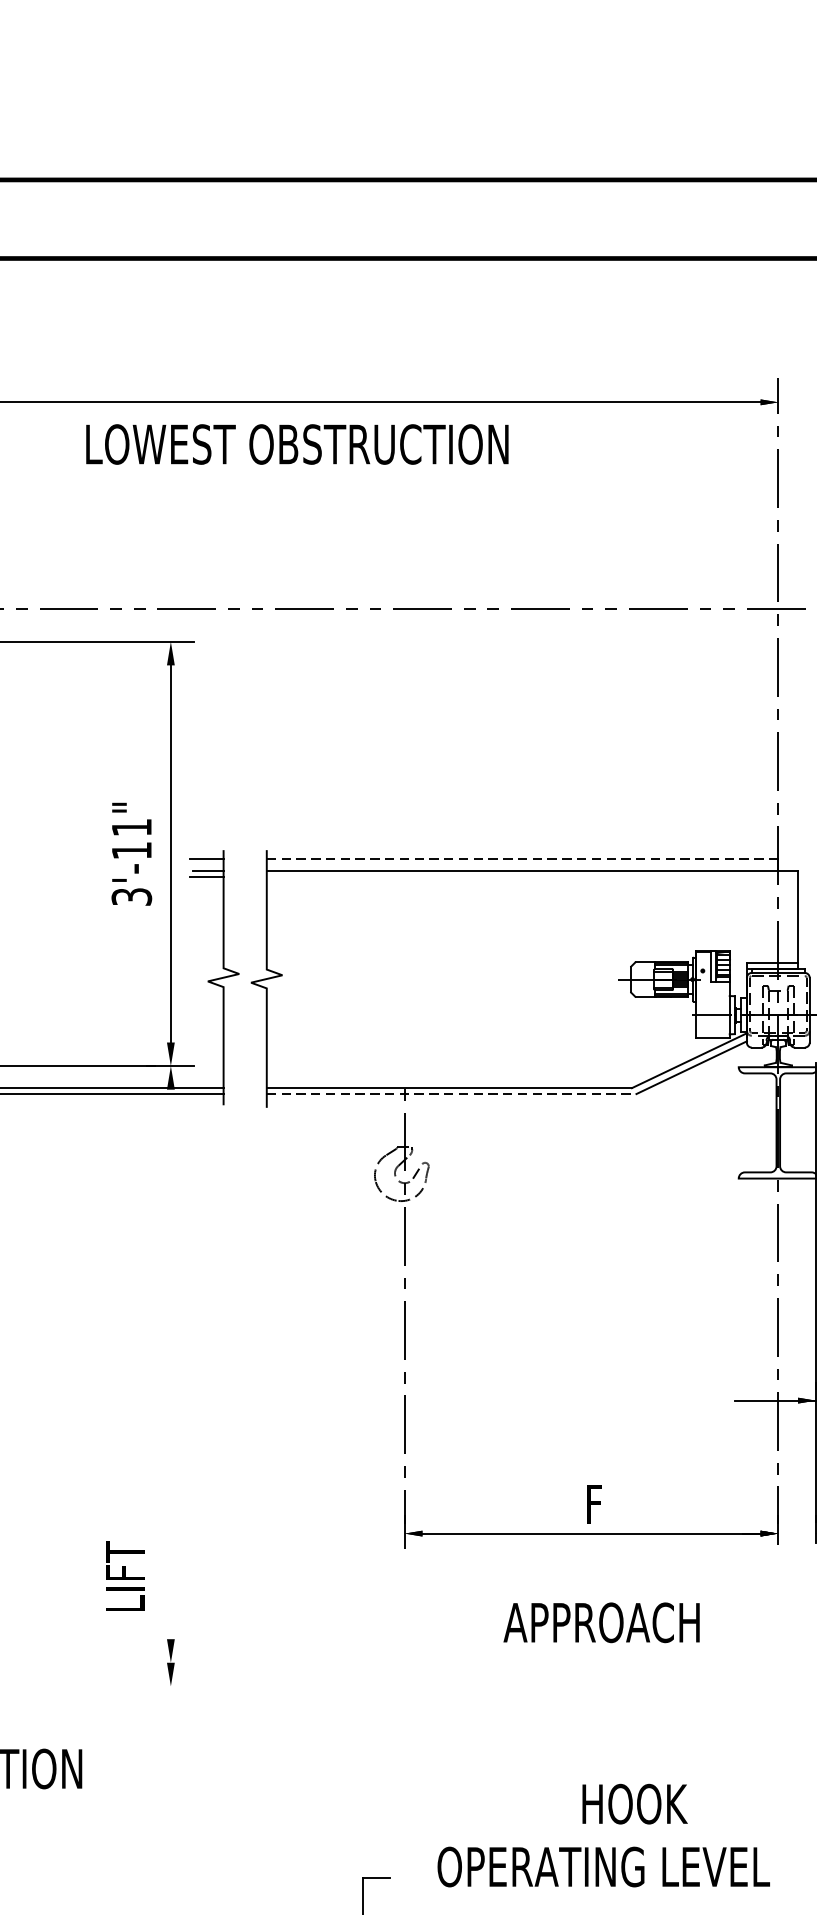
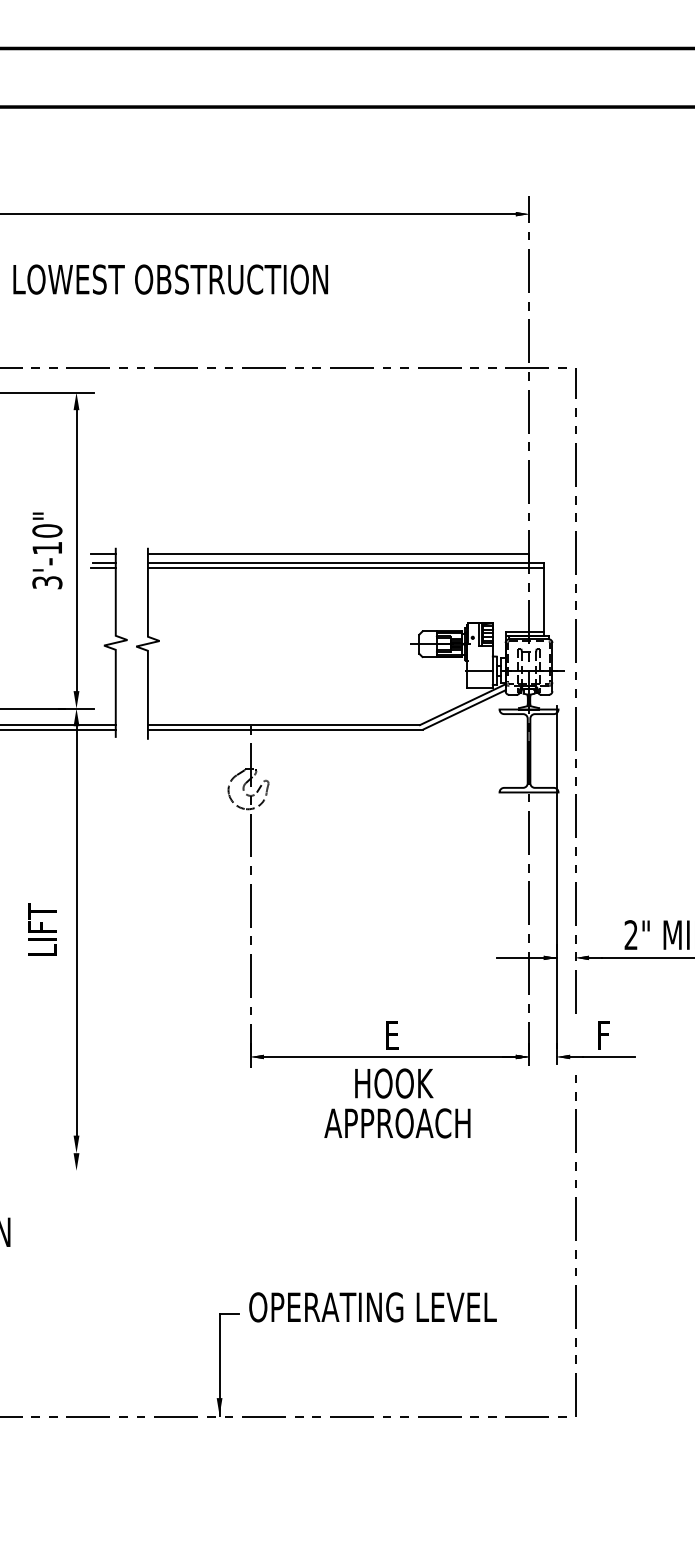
text: (297, 444) -> (170, 279), moved
text: (131, 826) -> (47, 530), 3'-11" -> 3'-10"
line: (522, 859) -> (338, 554), dashed -> solid
line: (531, 876) -> (345, 567), added
line: (451, 1094) -> (285, 729), dashed -> solid
line: (170, 1363) -> (76, 930), added
text: (595, 1504) -> (392, 1035), F -> E
text: (125, 1575) -> (42, 929), moved
text: (635, 1804) -> (394, 1083), moved
text: (603, 1867) -> (372, 1307), moved

